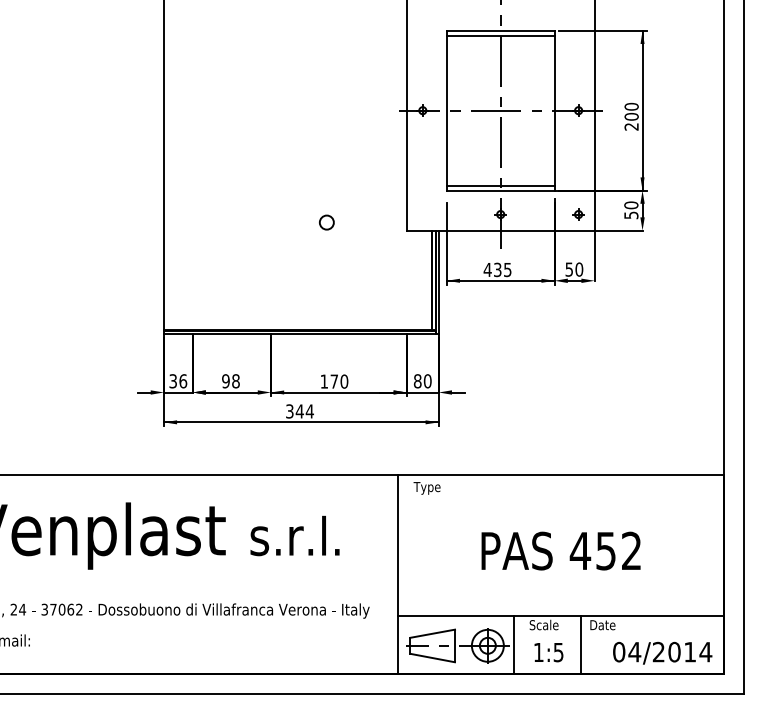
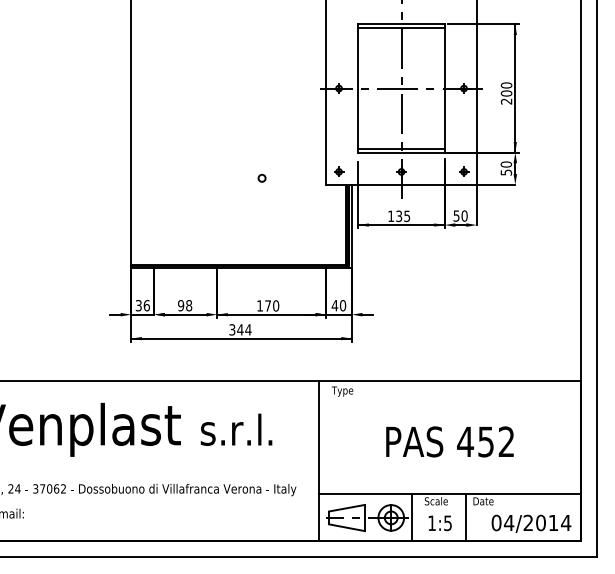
part: (422, 214) -> (338, 171), added
circle: (326, 222) -> (261, 178), size x0.62
text: (487, 269) -> (390, 215), 435 -> 135
text: (417, 381) -> (334, 305), 80 -> 40

